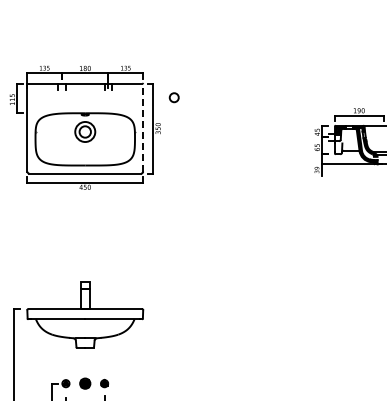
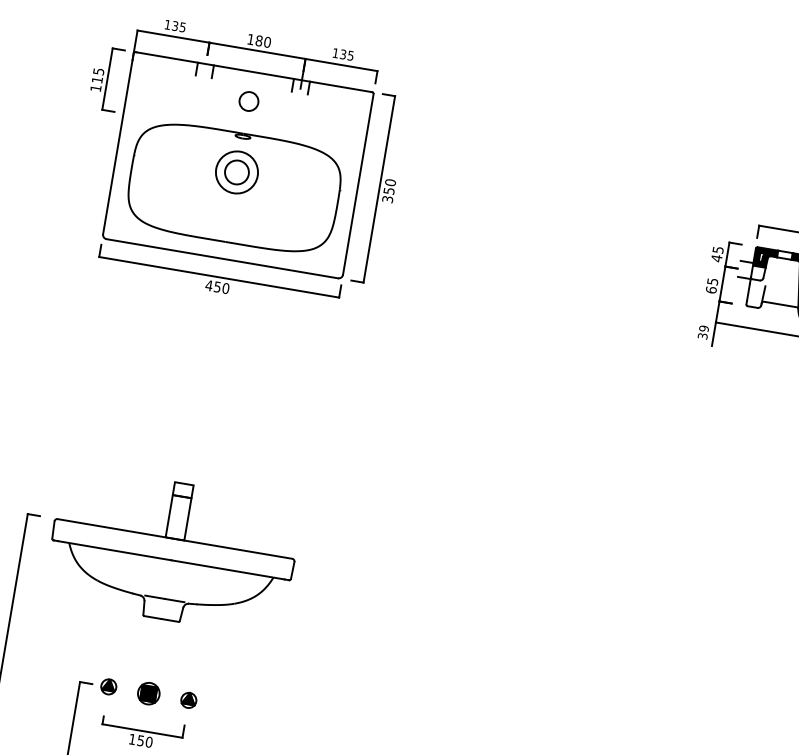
circle: (173, 97) -> (247, 100), moved
line: (143, 127) -> (359, 183), dashed -> solid

